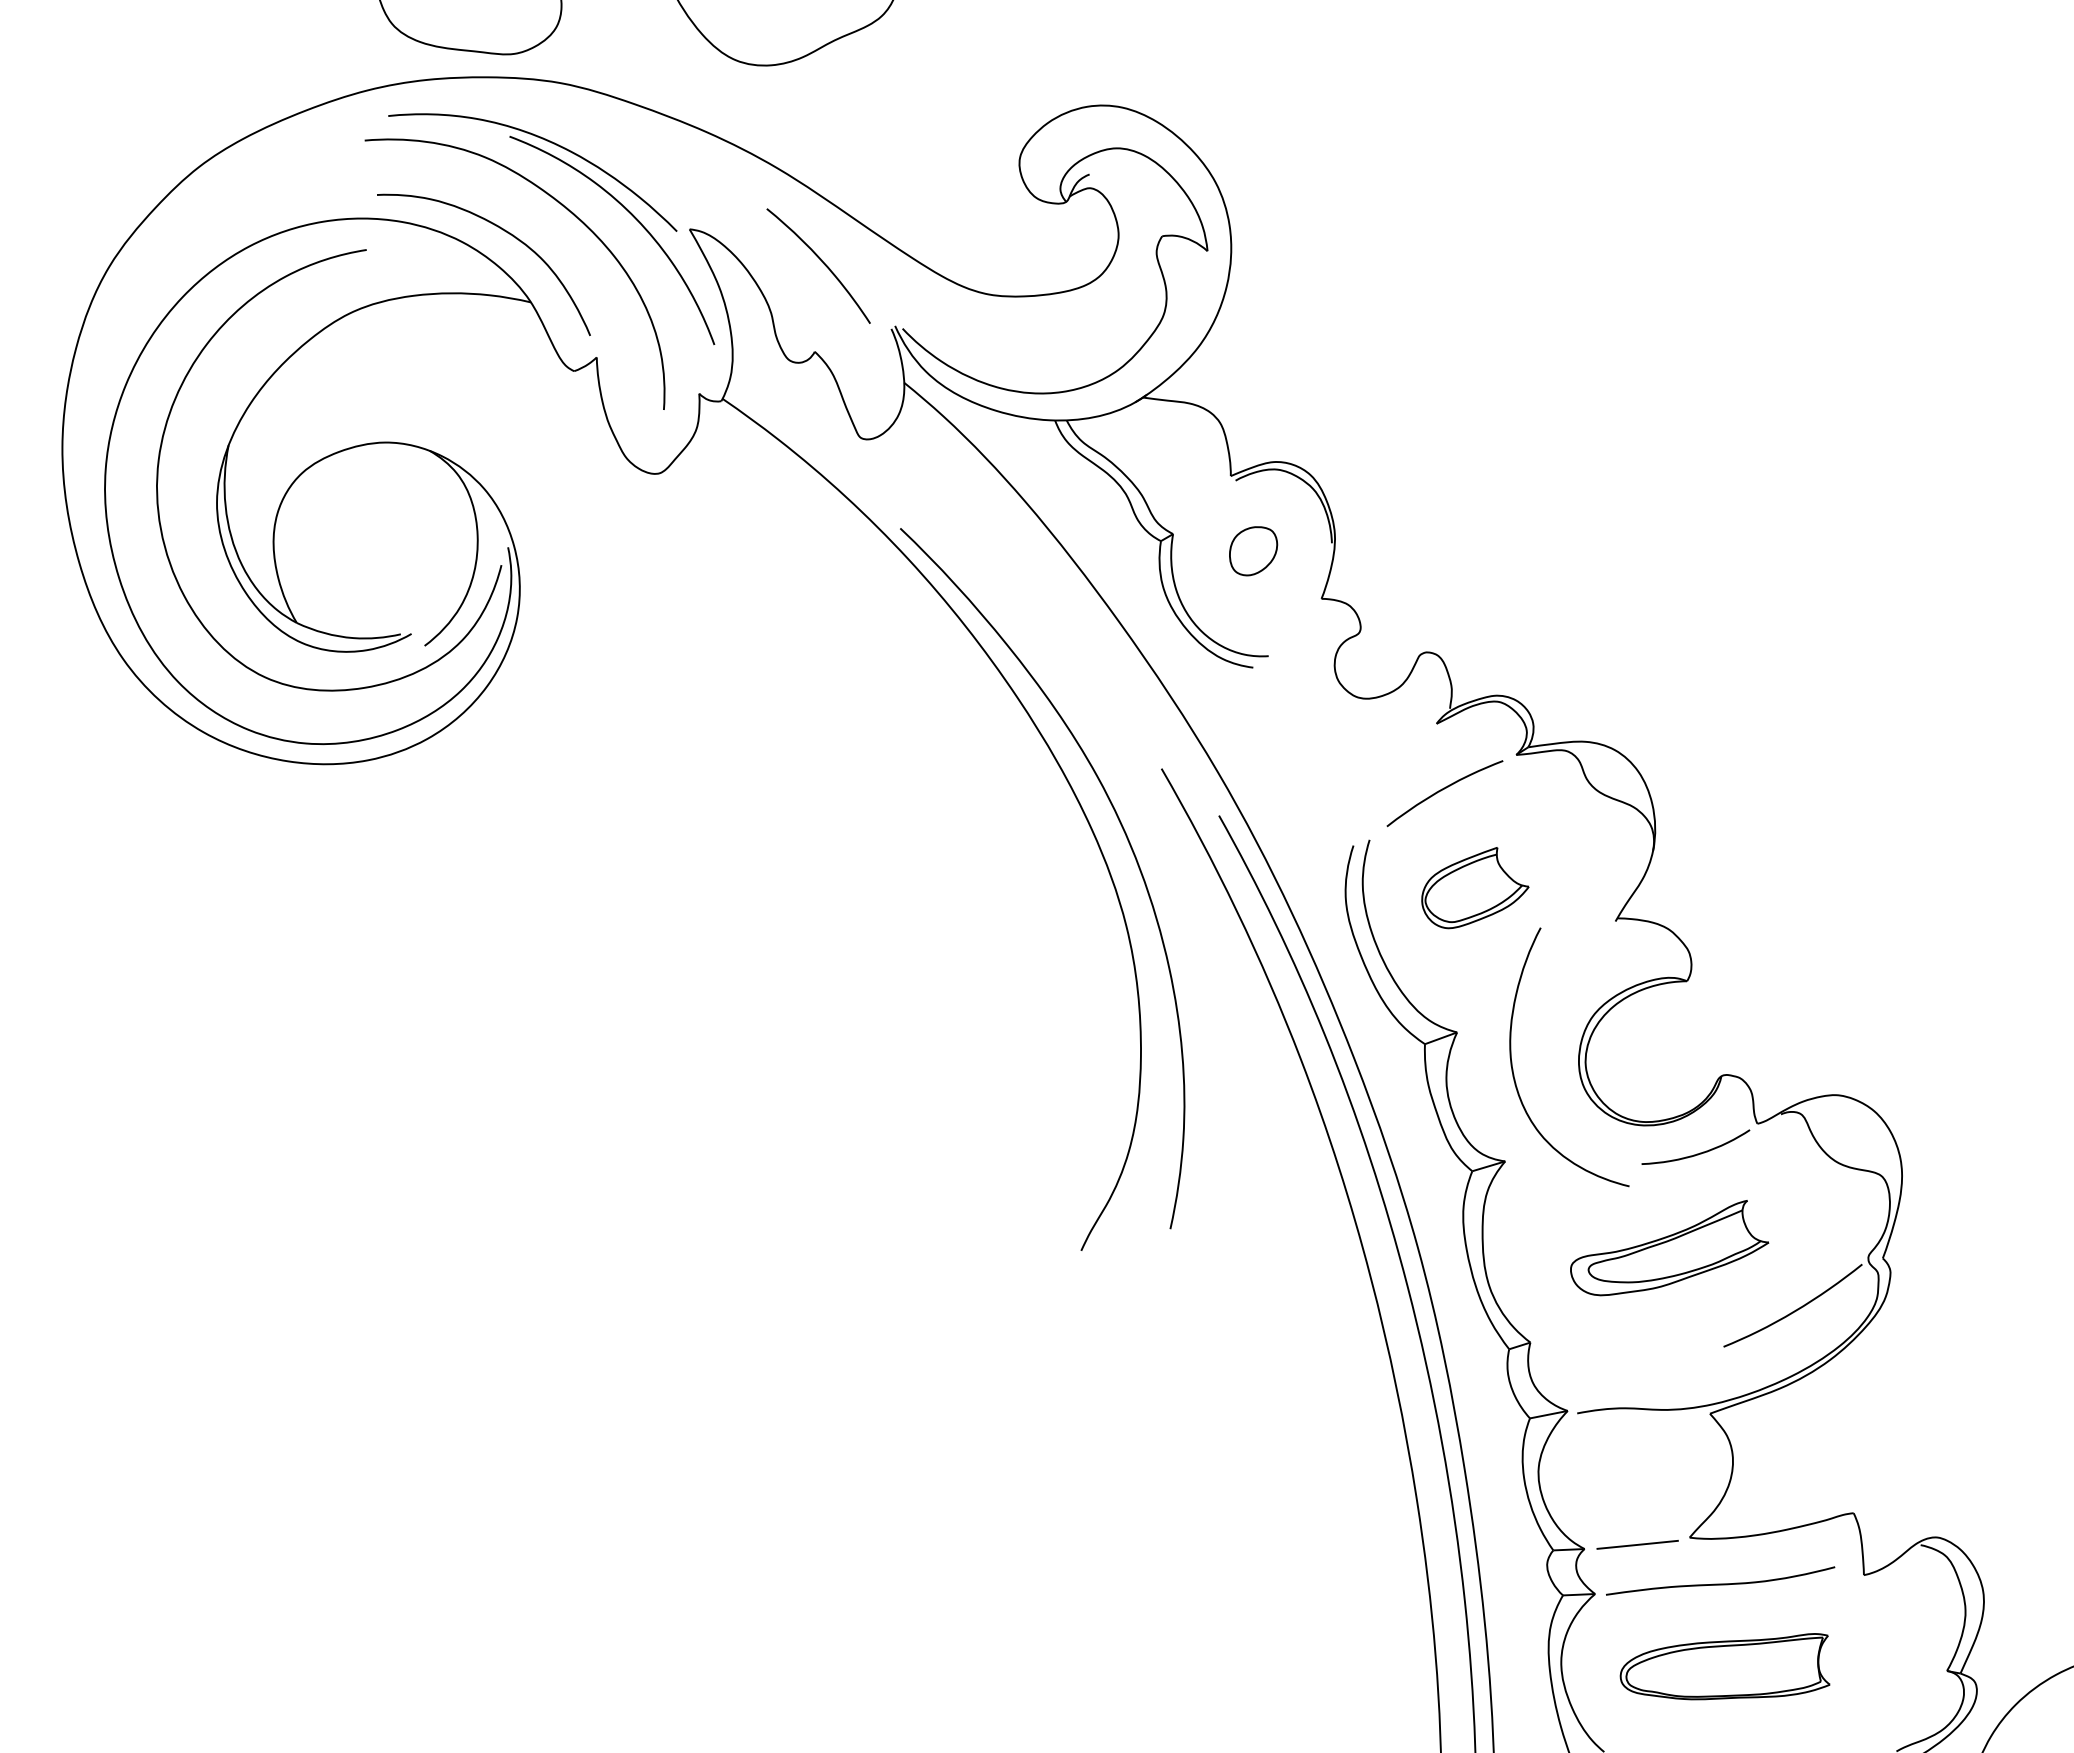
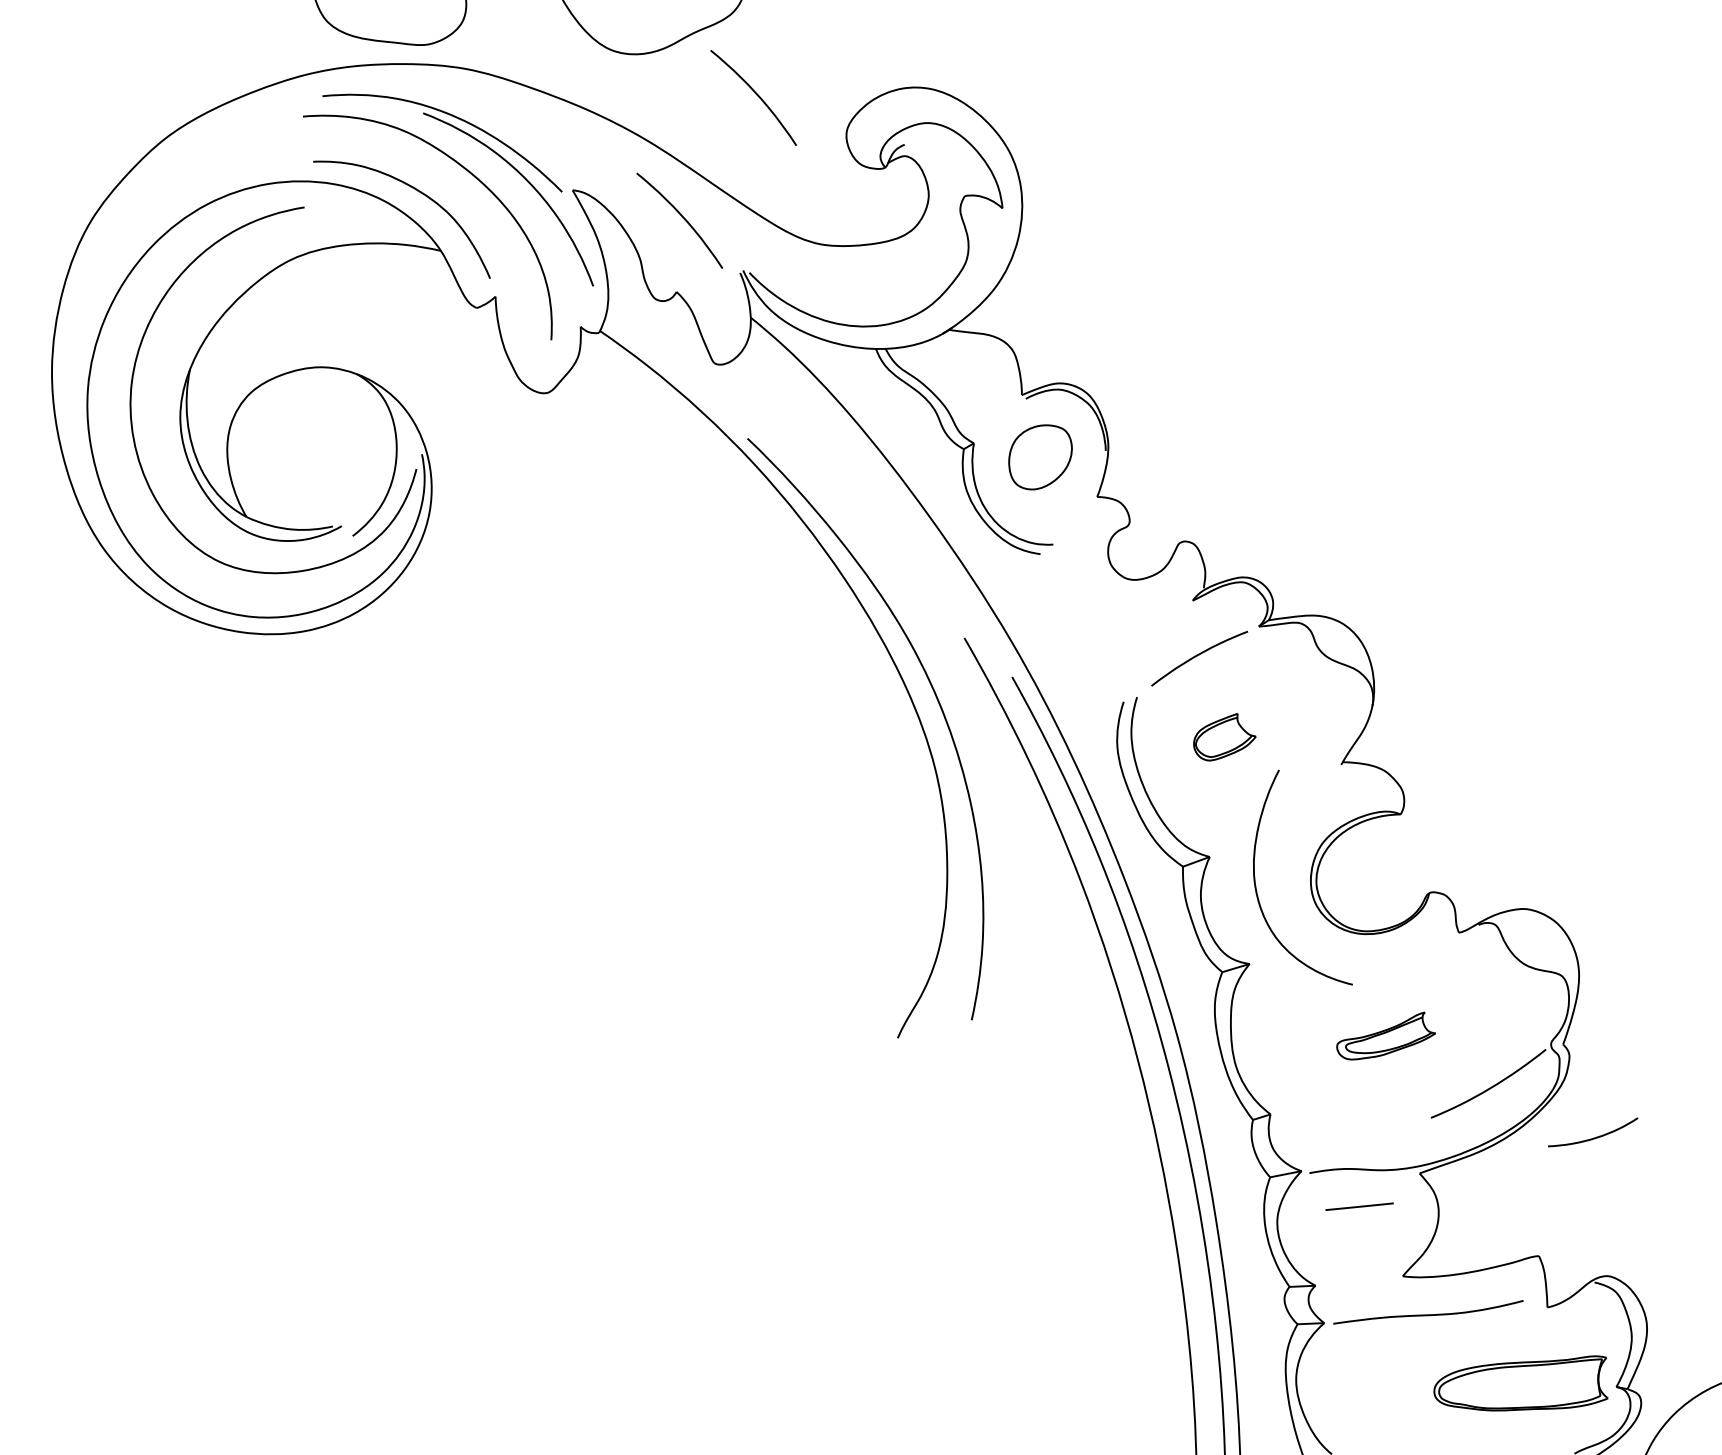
curve: (910, 113) -> (755, 94), added
part: (1253, 551) -> (1040, 457), size x1.6
part: (1475, 888) -> (1224, 737), size x0.7
curve: (1696, 1153) -> (1593, 1137), moved
part: (1669, 1248) -> (1386, 1036), size x0.6
line: (1637, 1544) -> (1359, 1206), moved
part: (1724, 1666) -> (1520, 1383), moved

